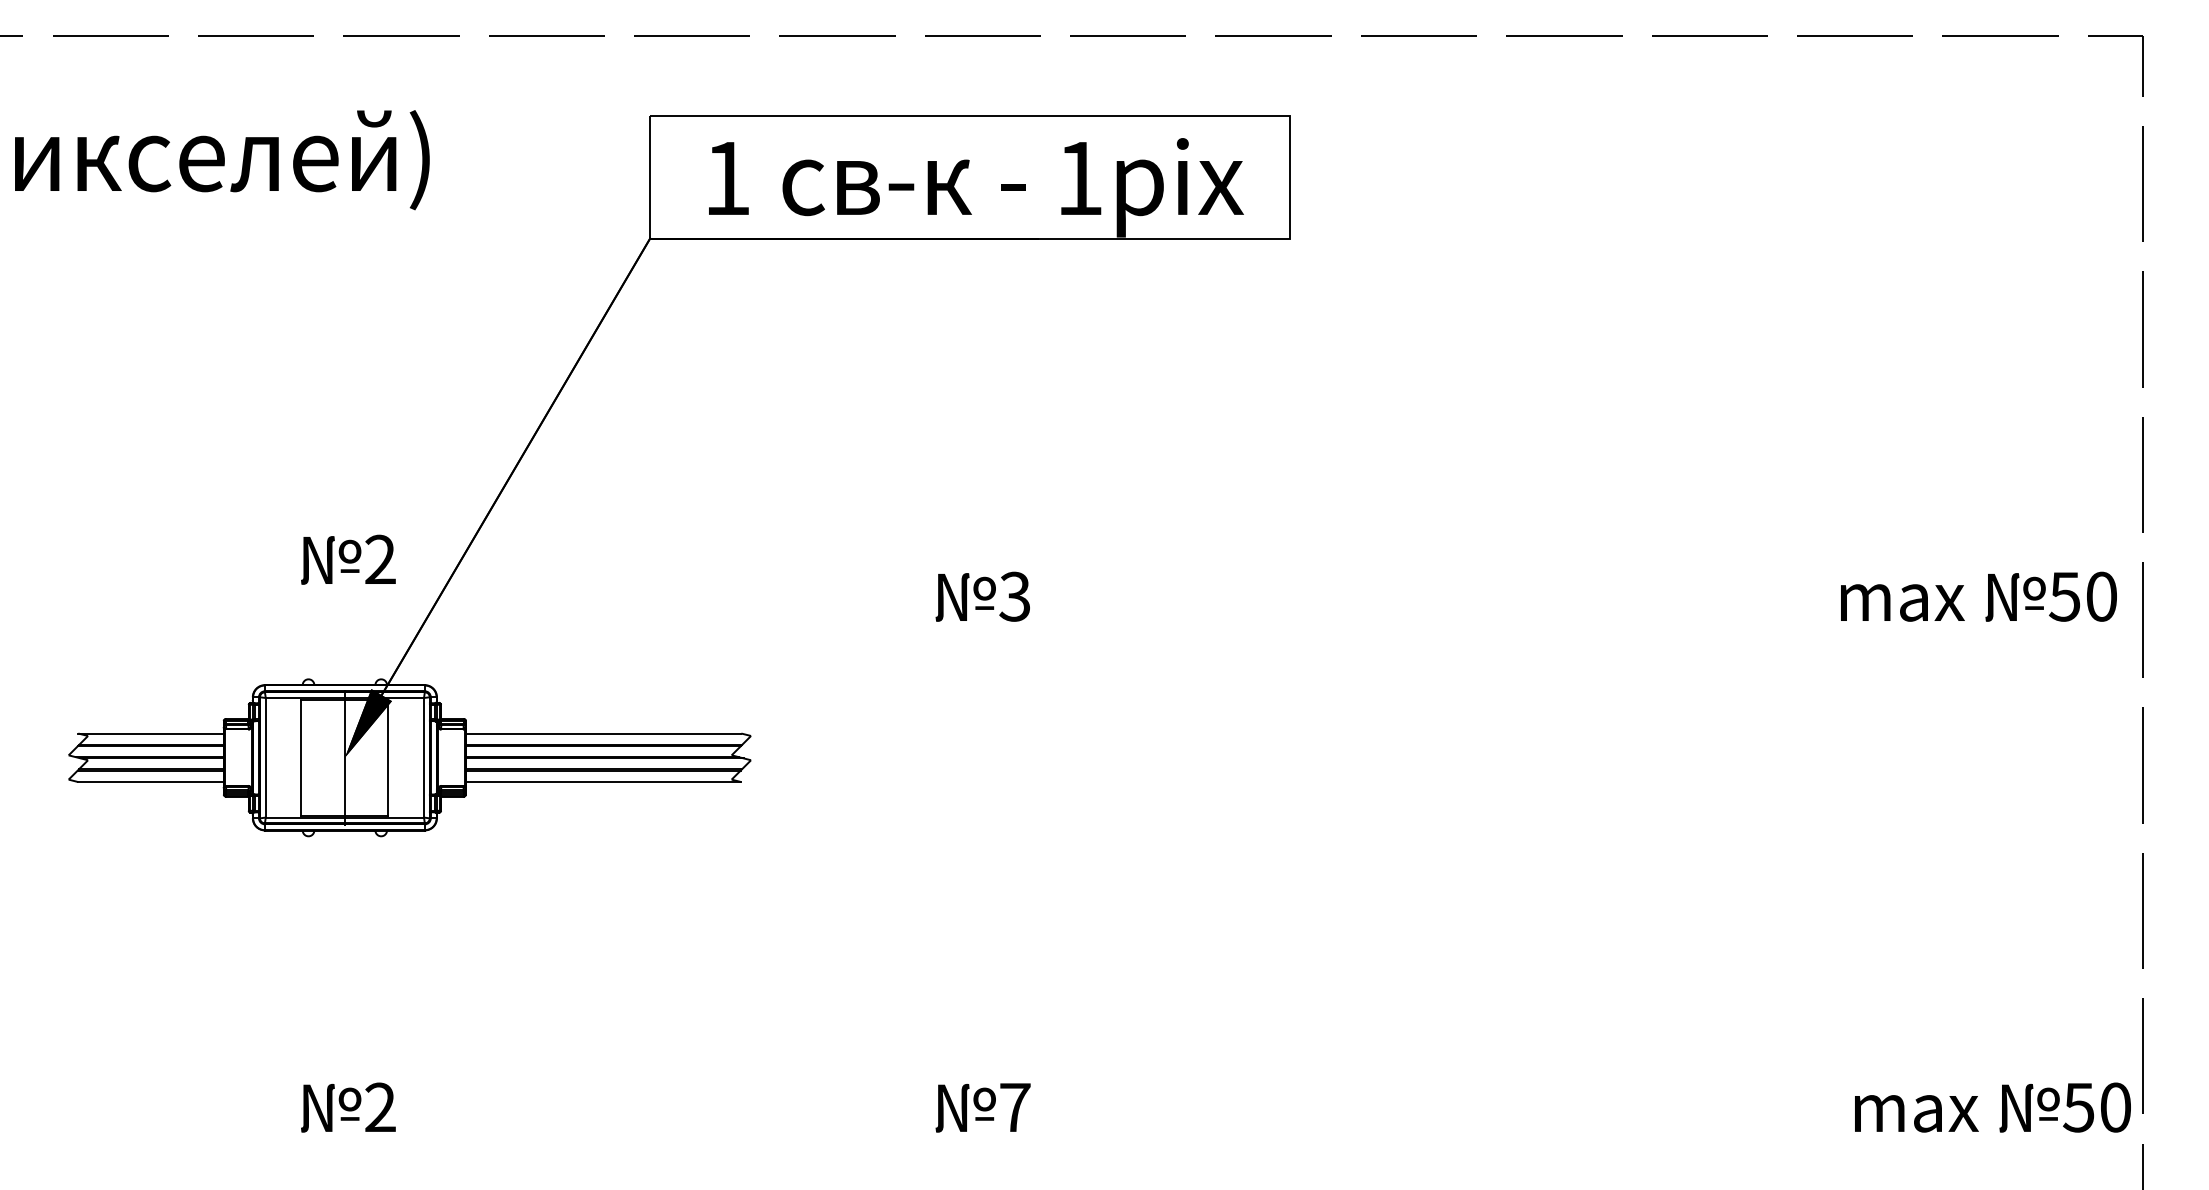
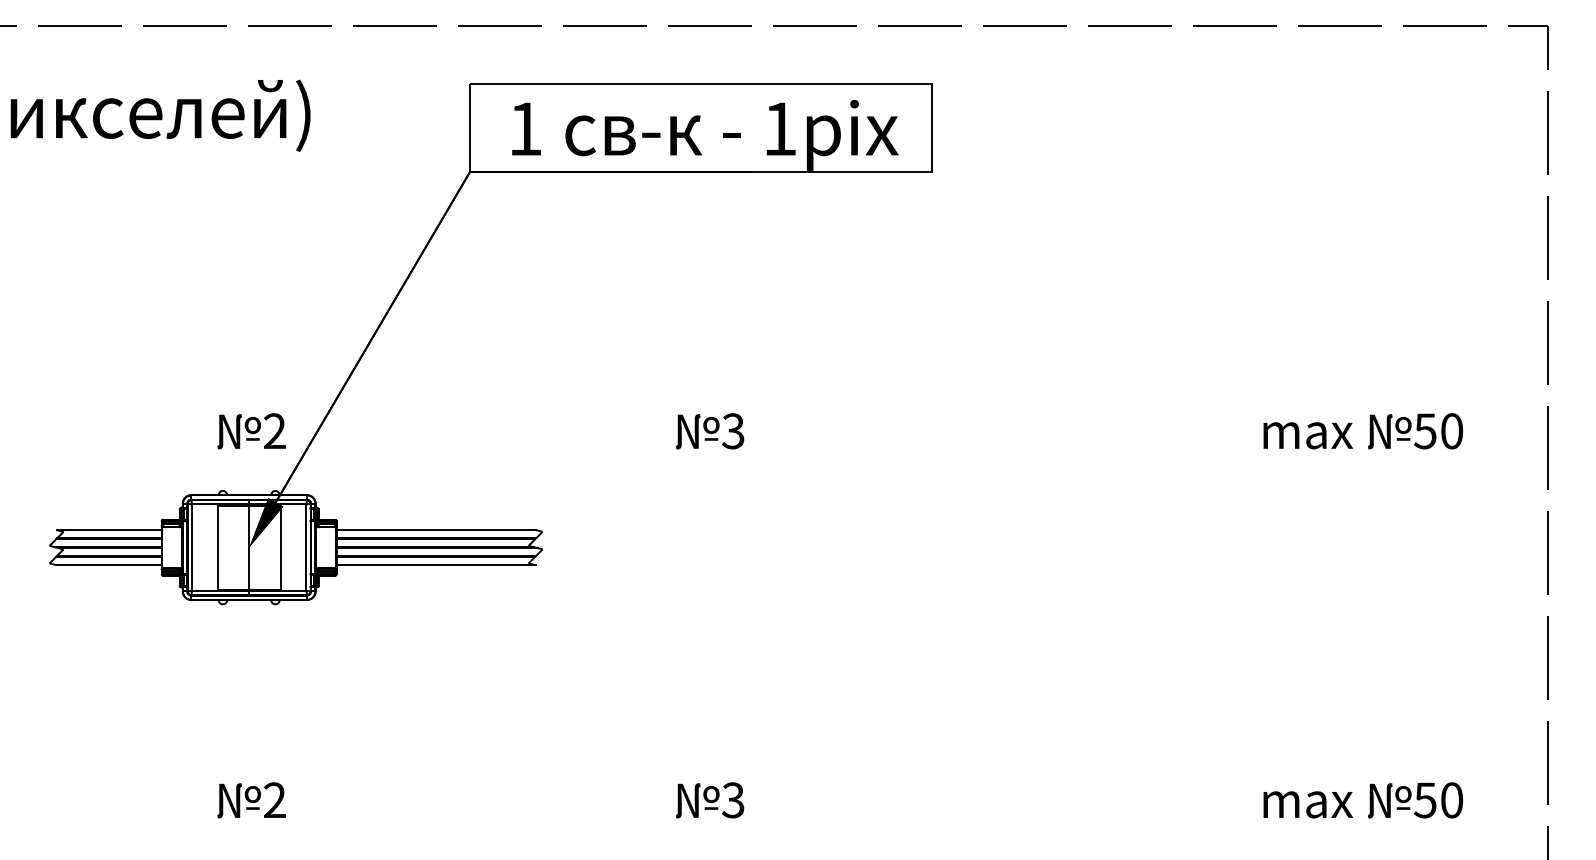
text: (348, 559) -> (251, 431), moved
text: (1978, 596) -> (1362, 431), moved
text: (1014, 1107) -> (732, 800), 7 -> 3
text: (1992, 1107) -> (1362, 800), moved

